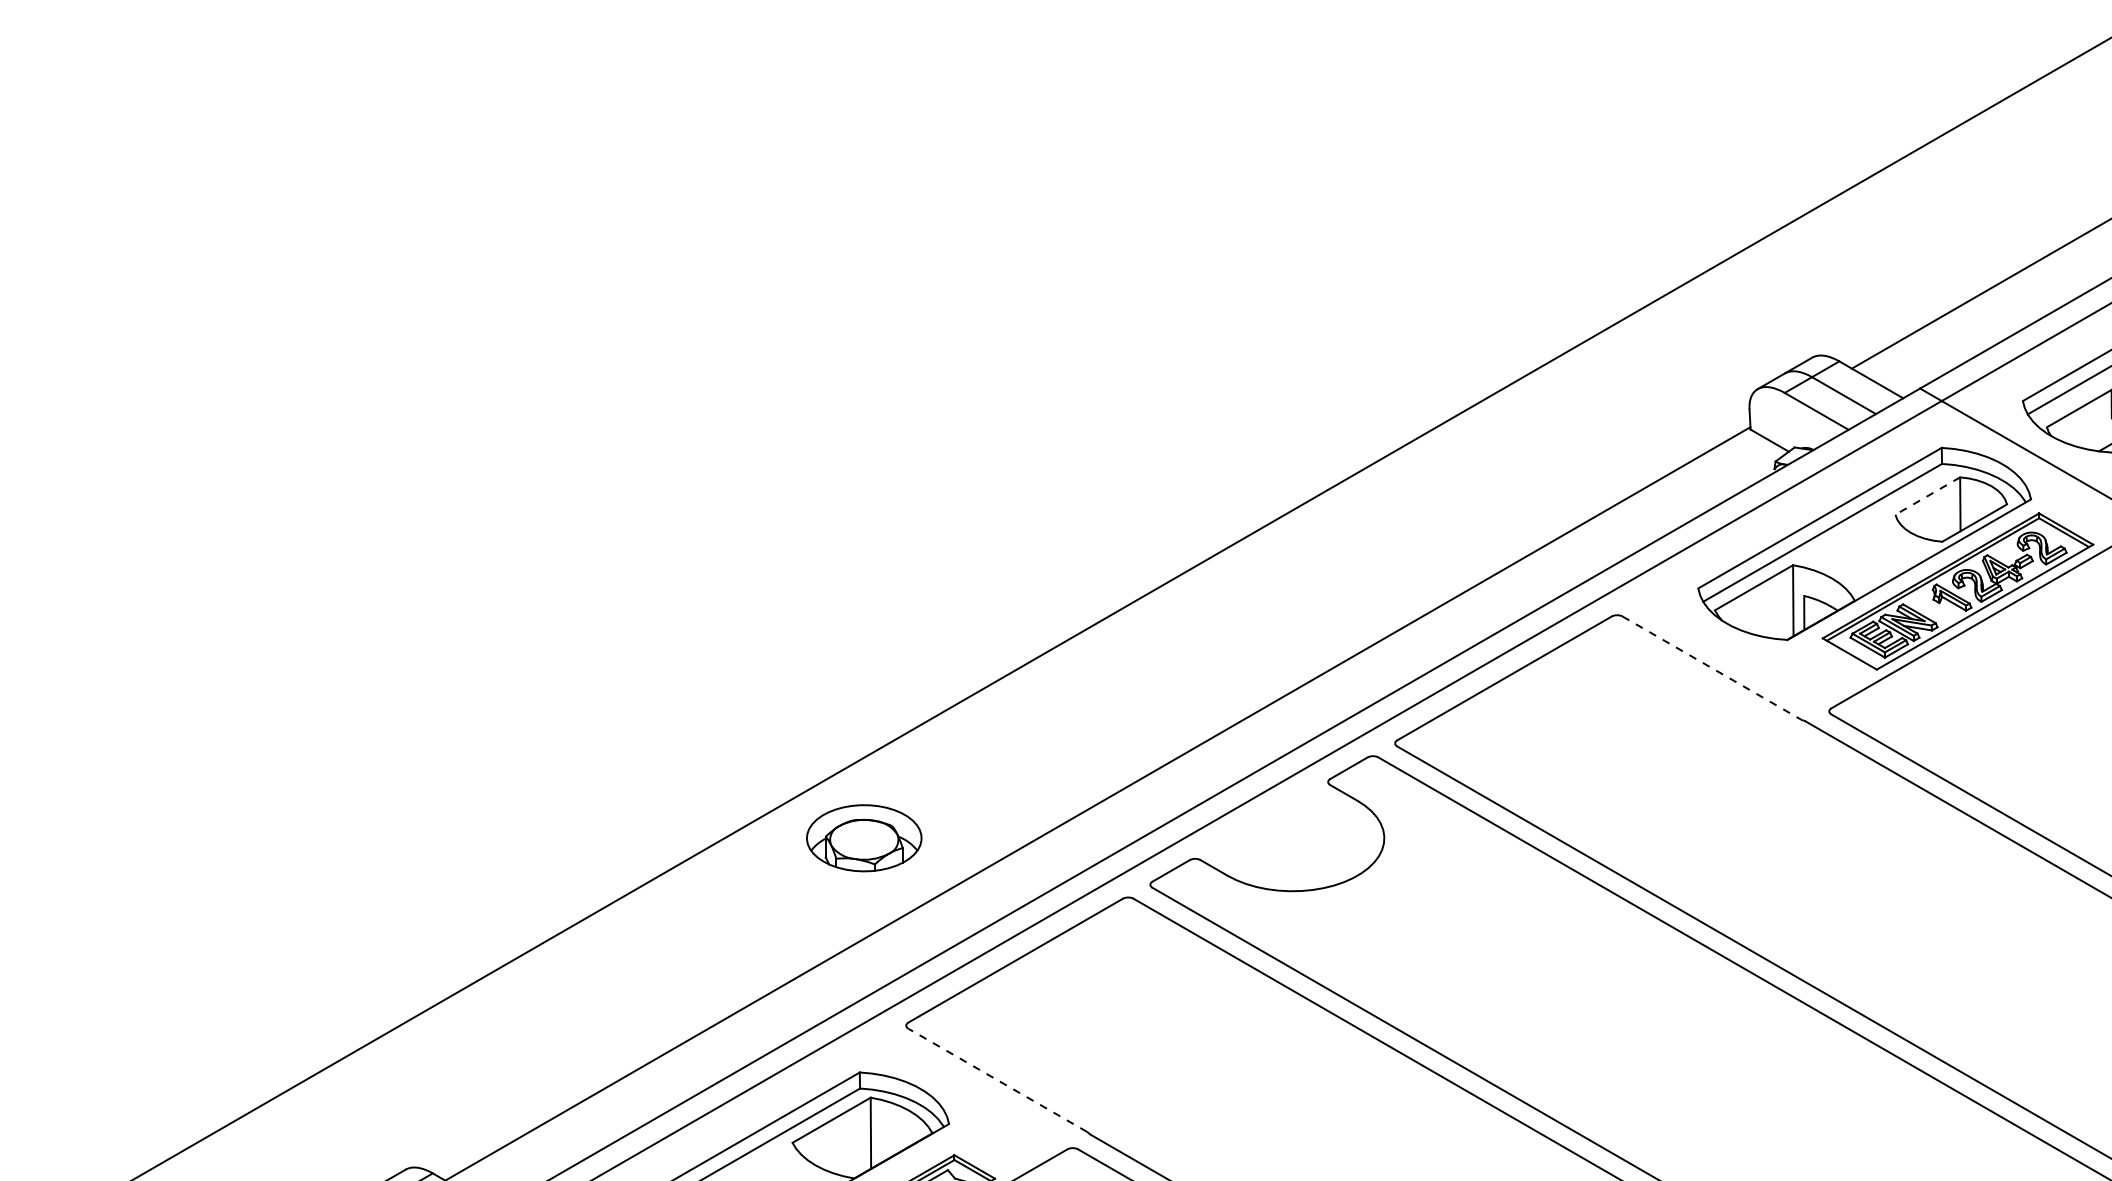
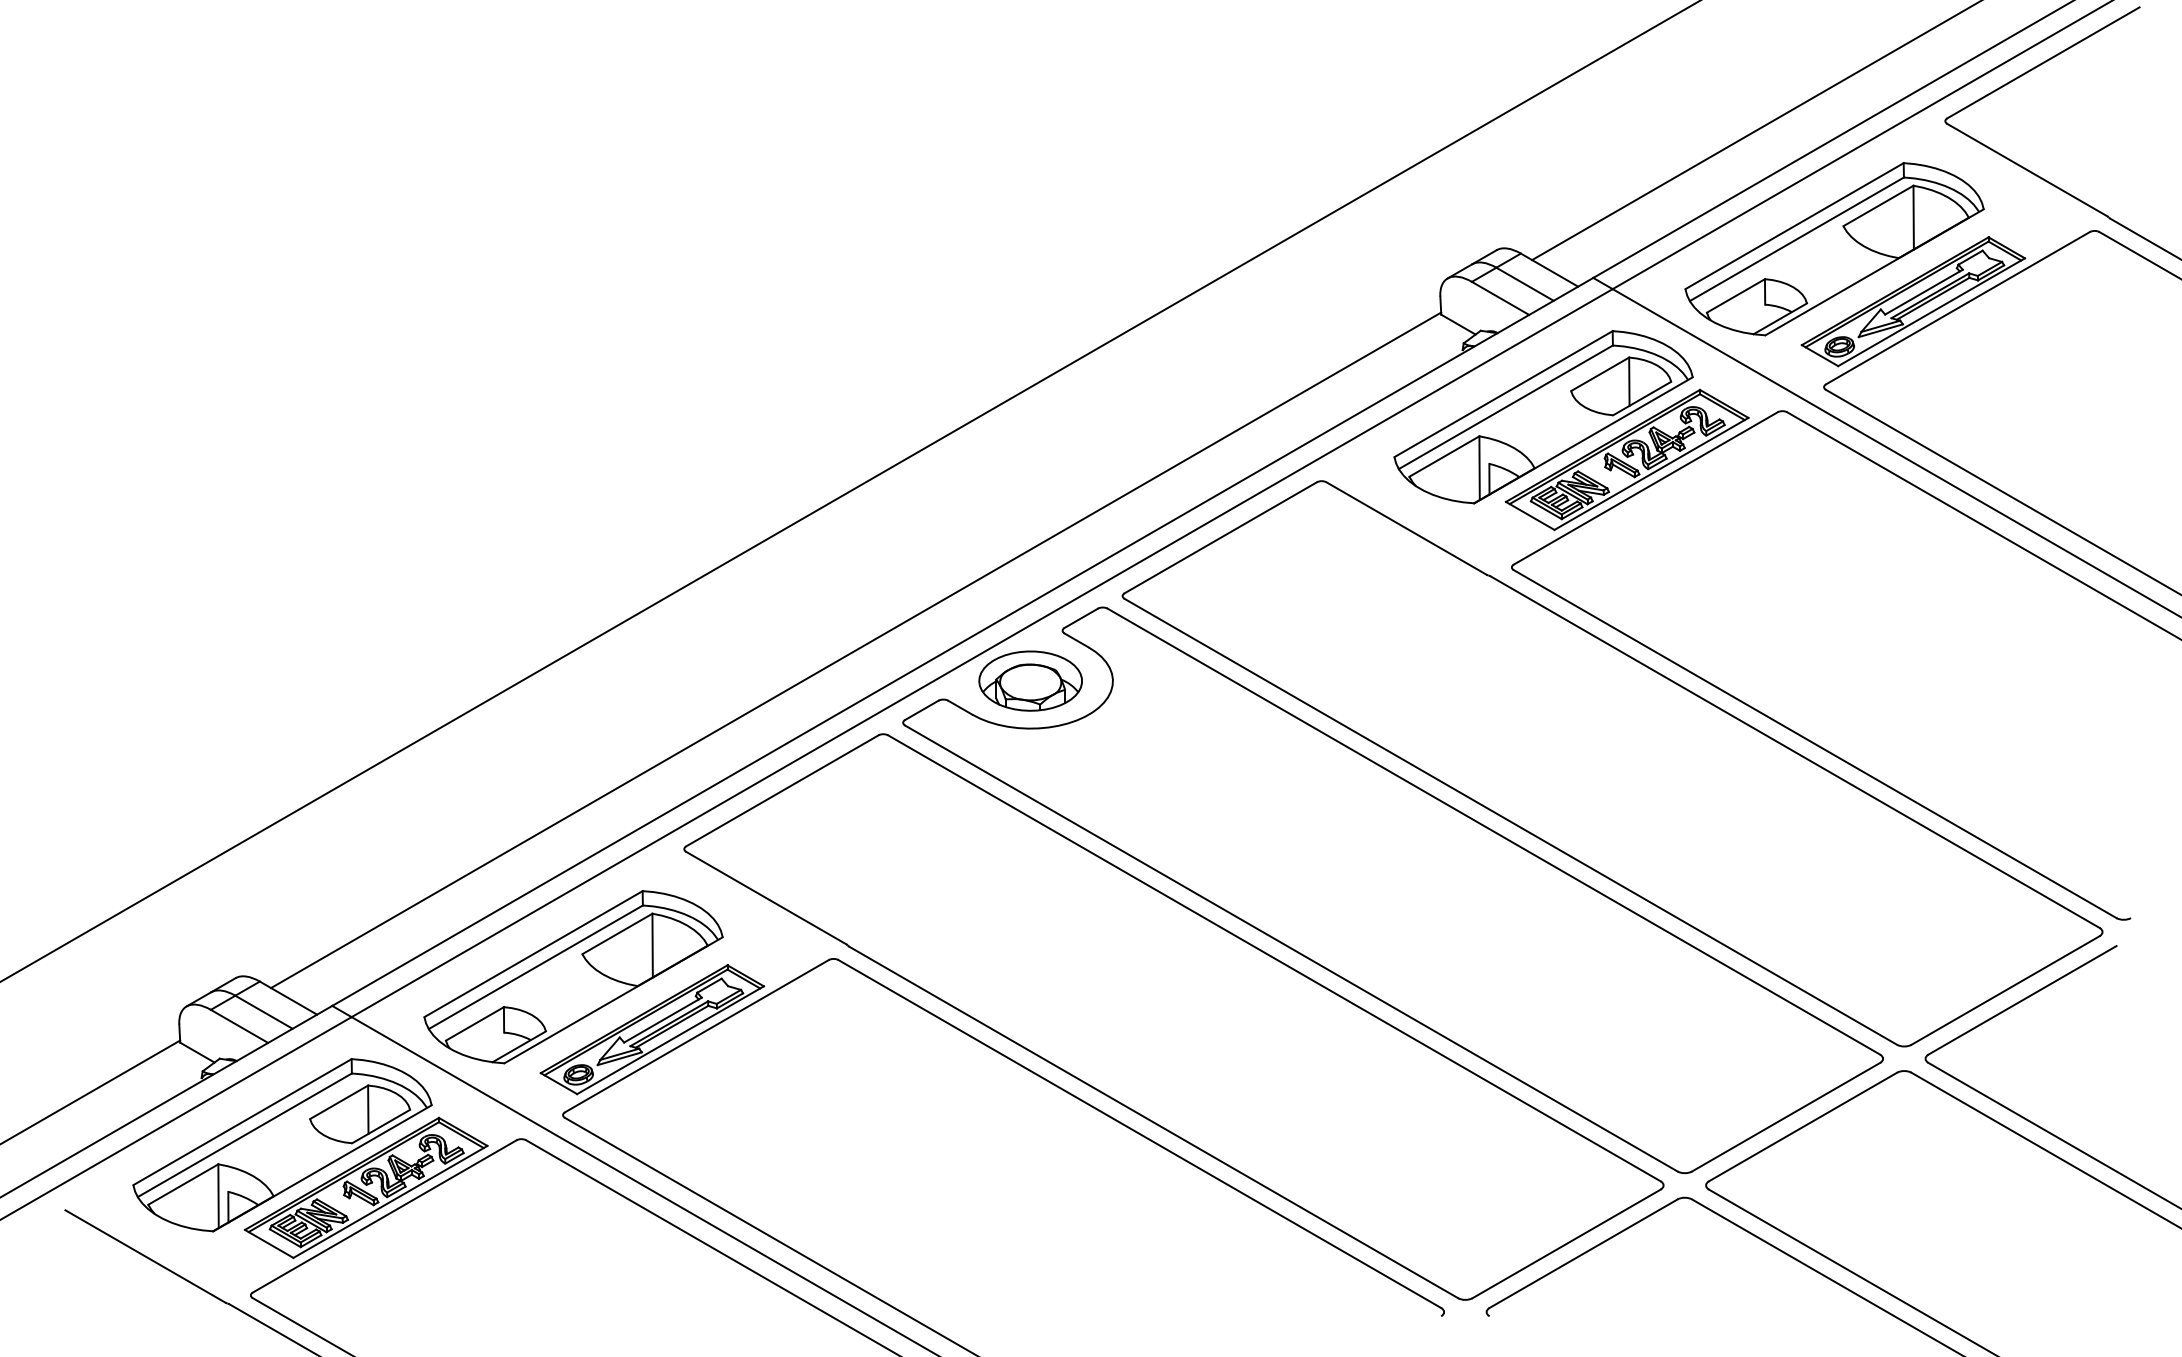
line: (1927, 496) -> (1599, 374), dashed -> solid
line: (1712, 668) -> (1407, 528), dashed -> solid
part: (864, 837) -> (1030, 680), moved
line: (996, 1079) -> (765, 897), dashed -> solid

